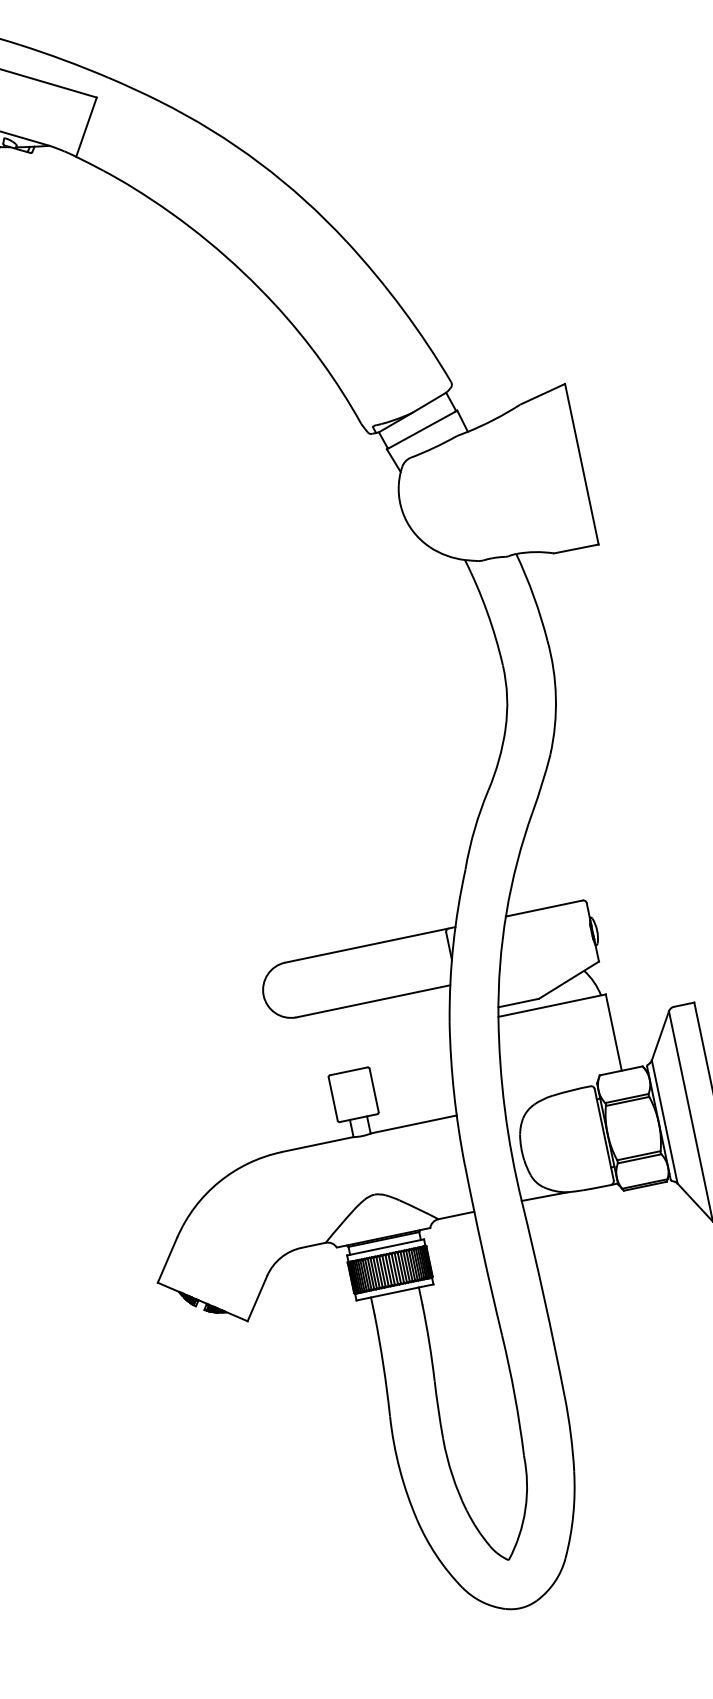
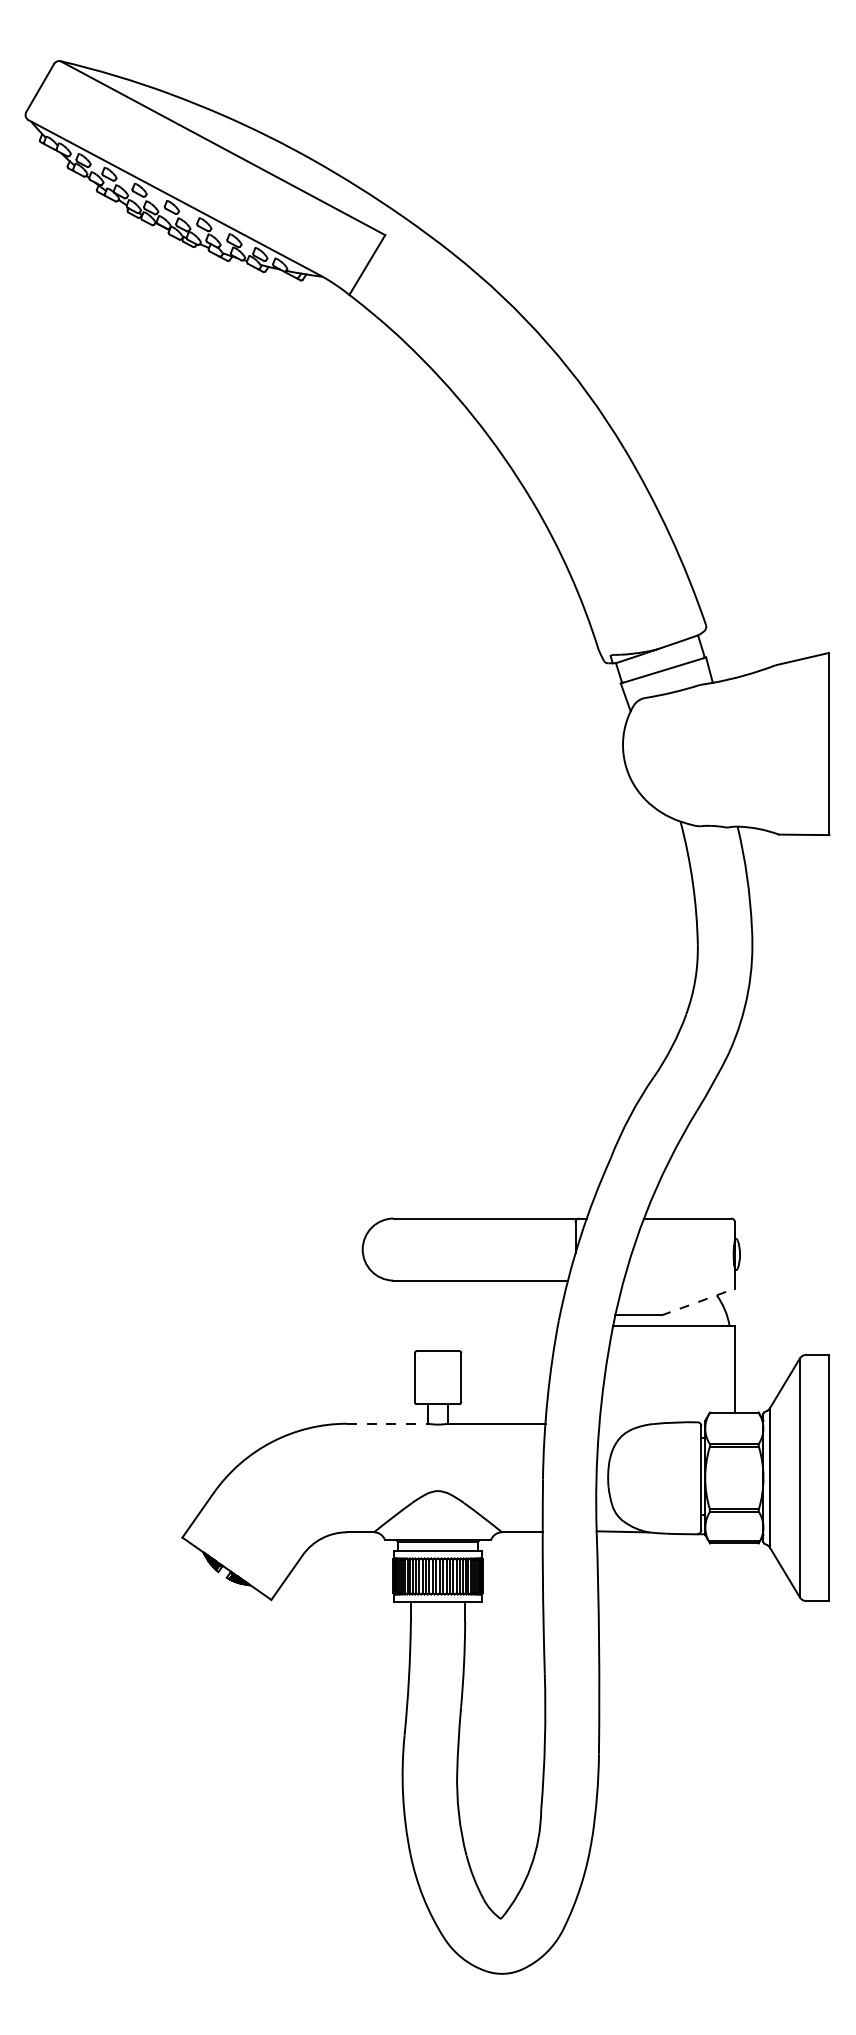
line: (569, 979) -> (698, 1301), solid -> dashed
line: (318, 1144) -> (388, 1423), solid -> dashed

